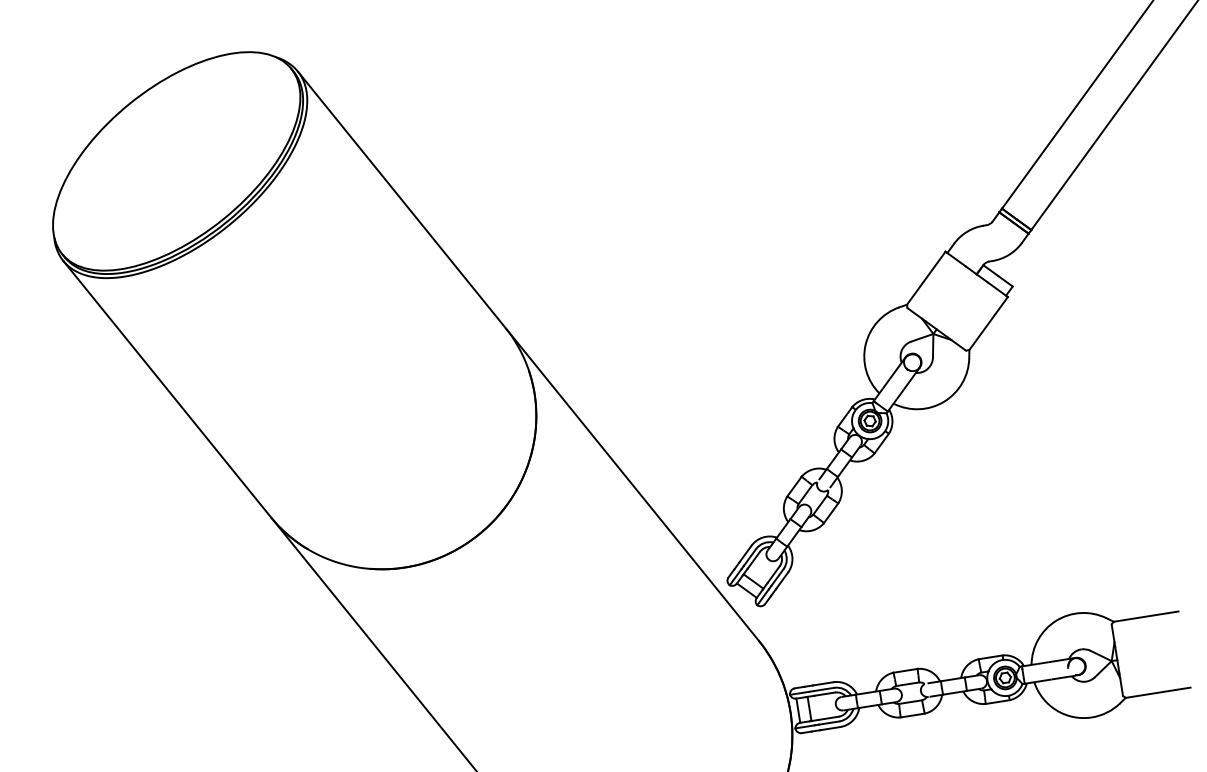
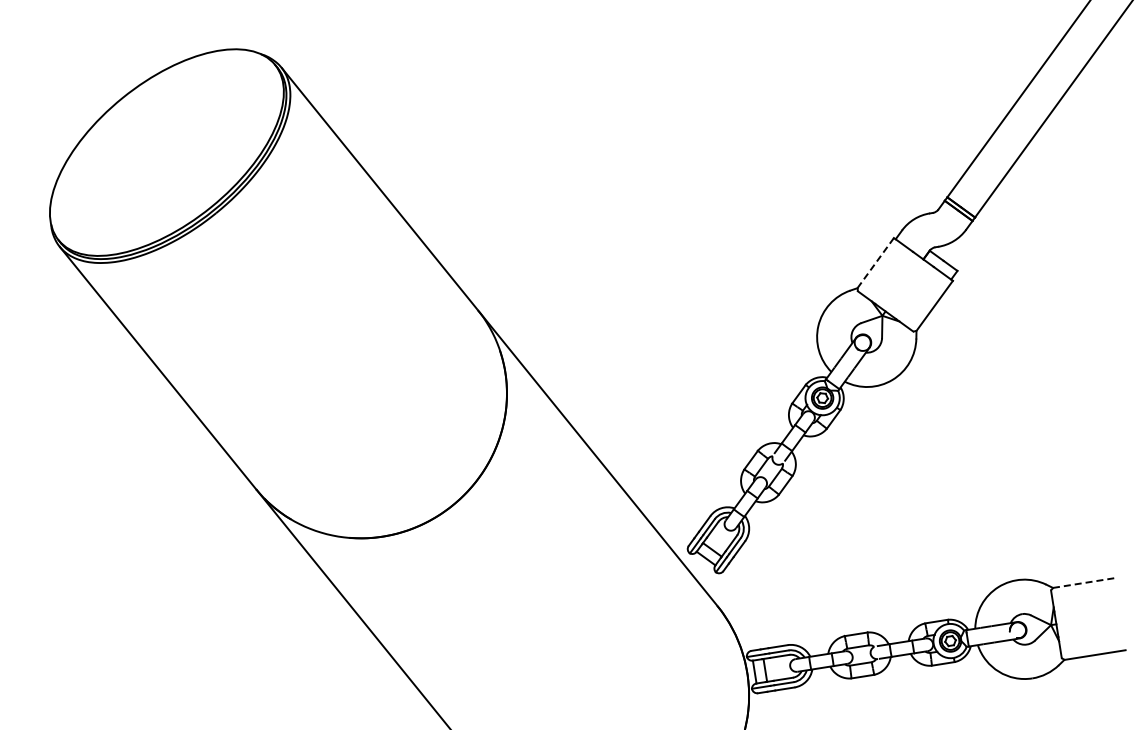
line: (926, 278) -> (875, 263), solid -> dashed
line: (1145, 617) -> (1083, 583), solid -> dashed

